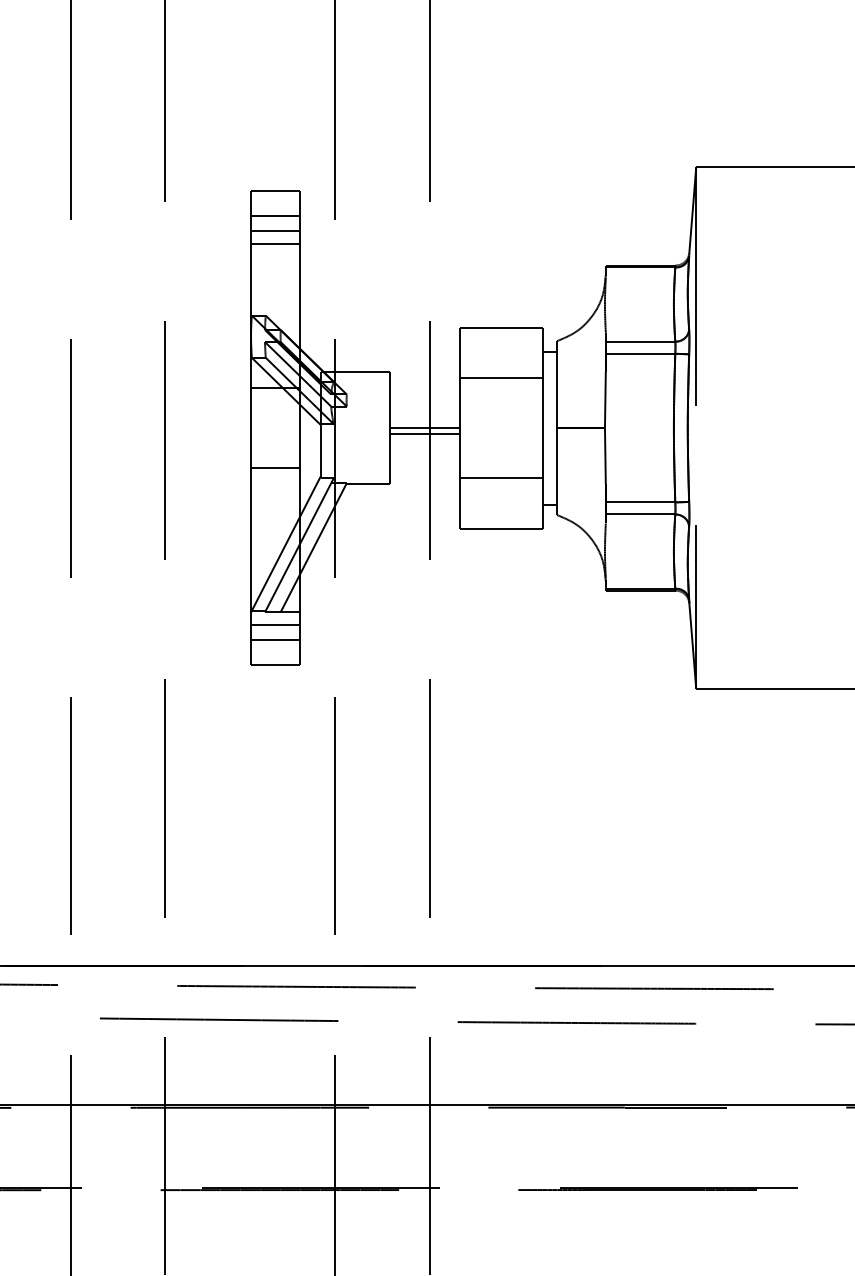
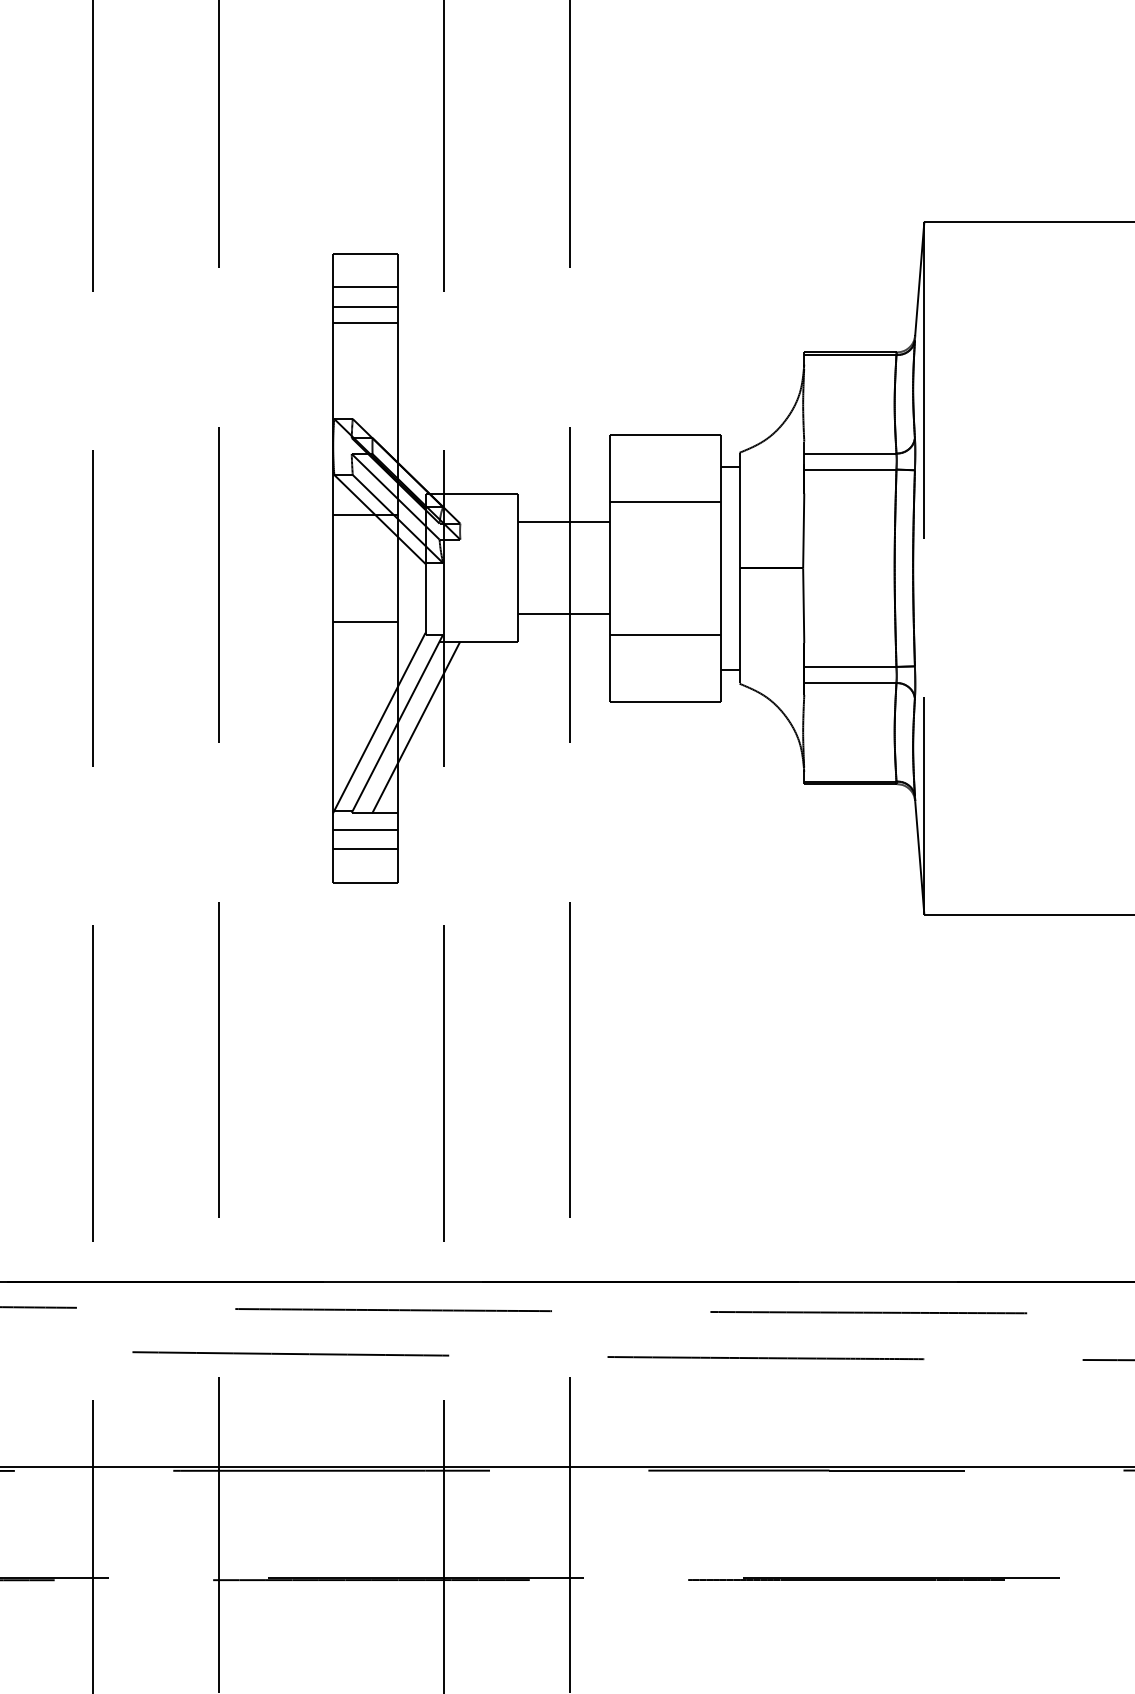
line: (424, 428) -> (563, 522), moved
line: (424, 434) -> (563, 614), moved

